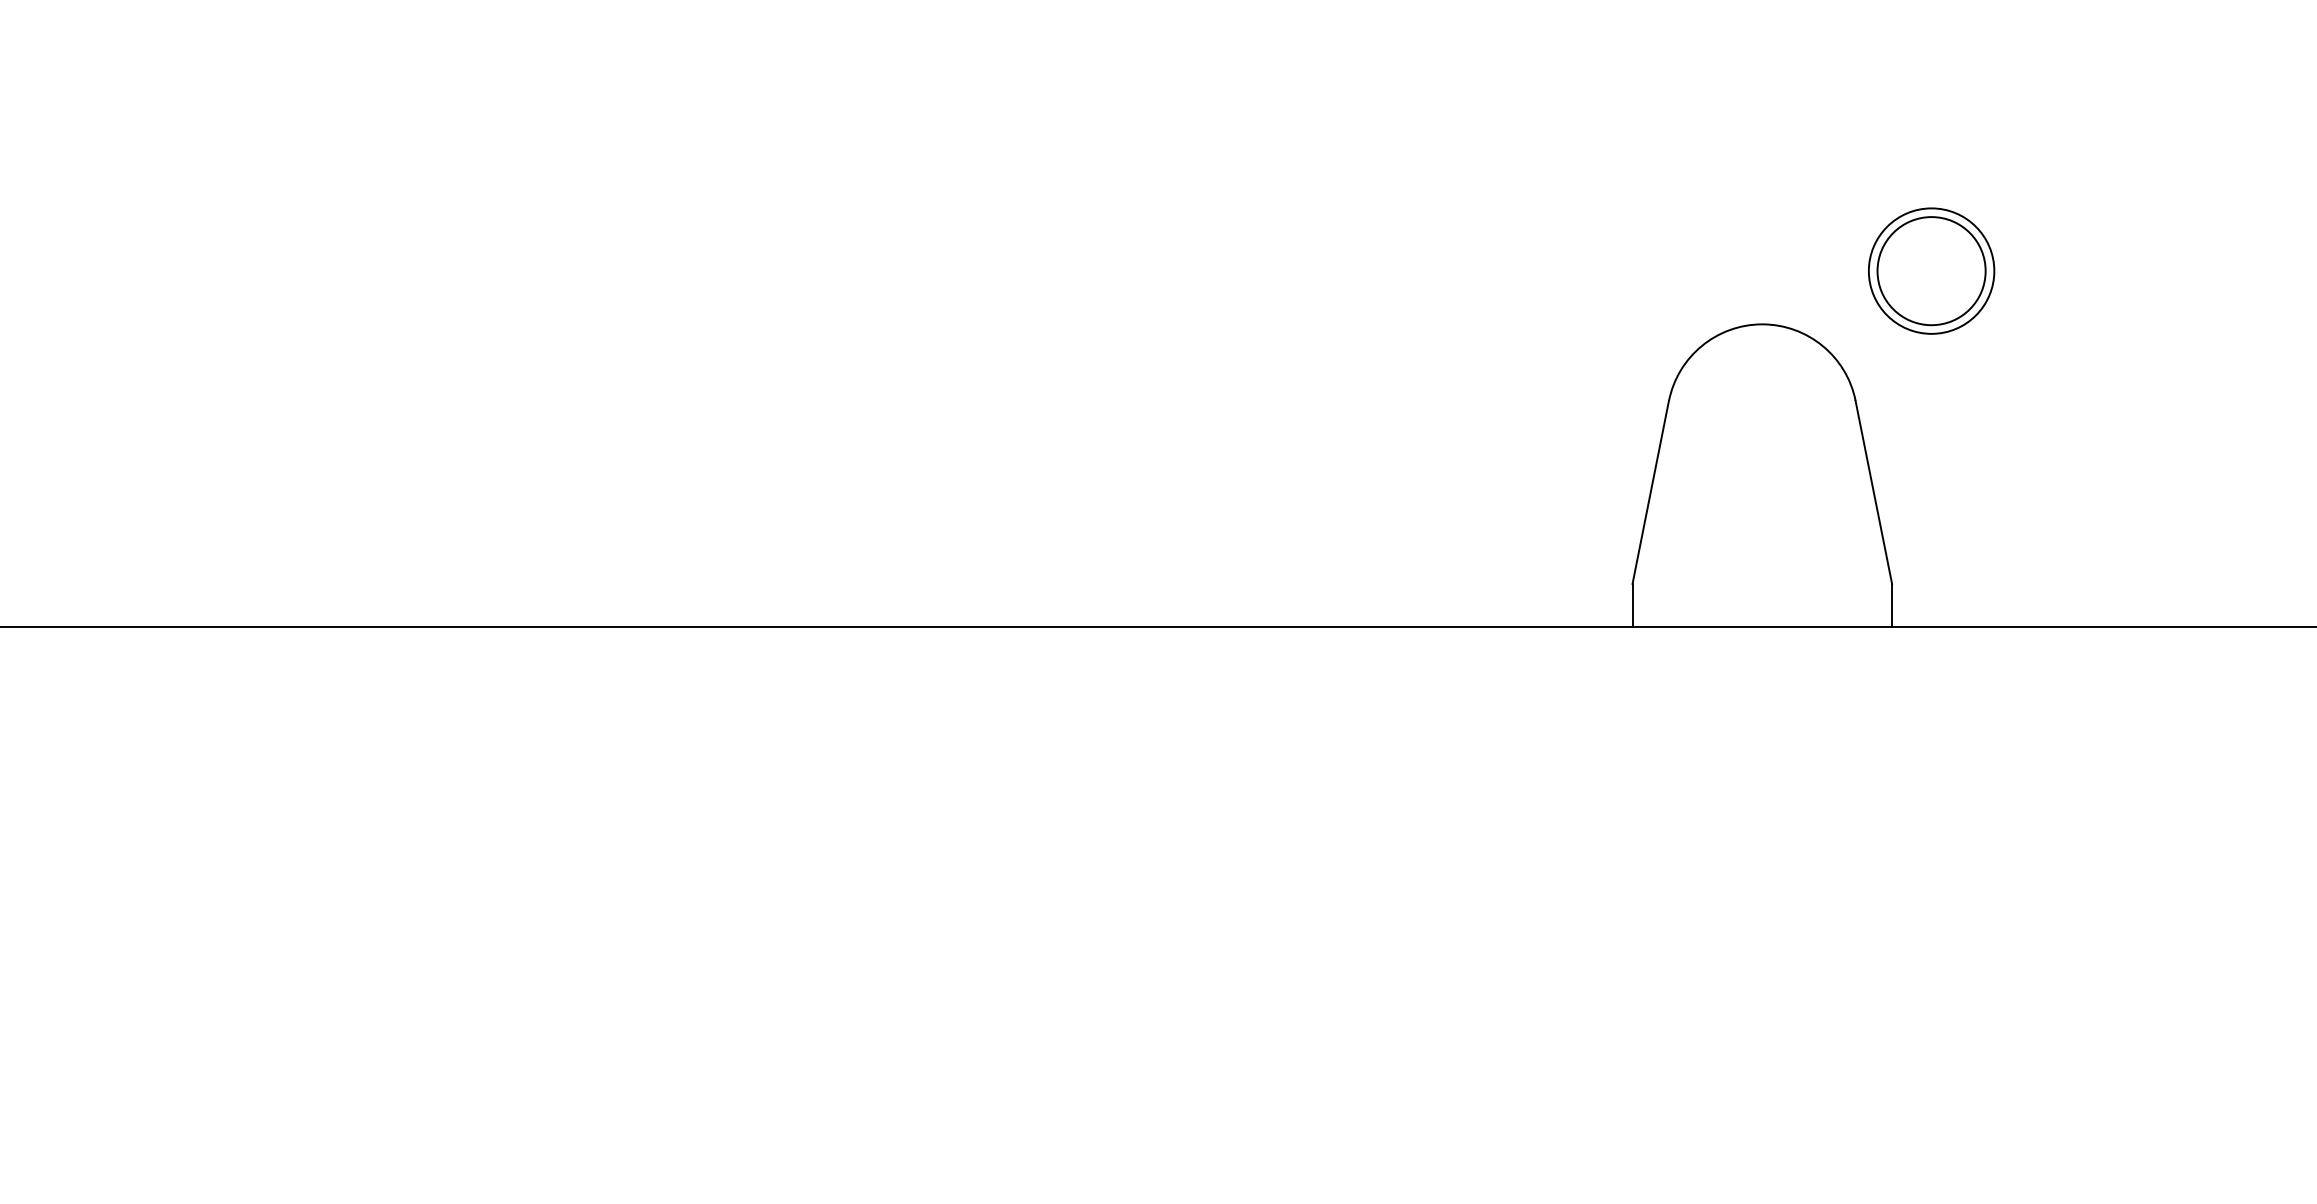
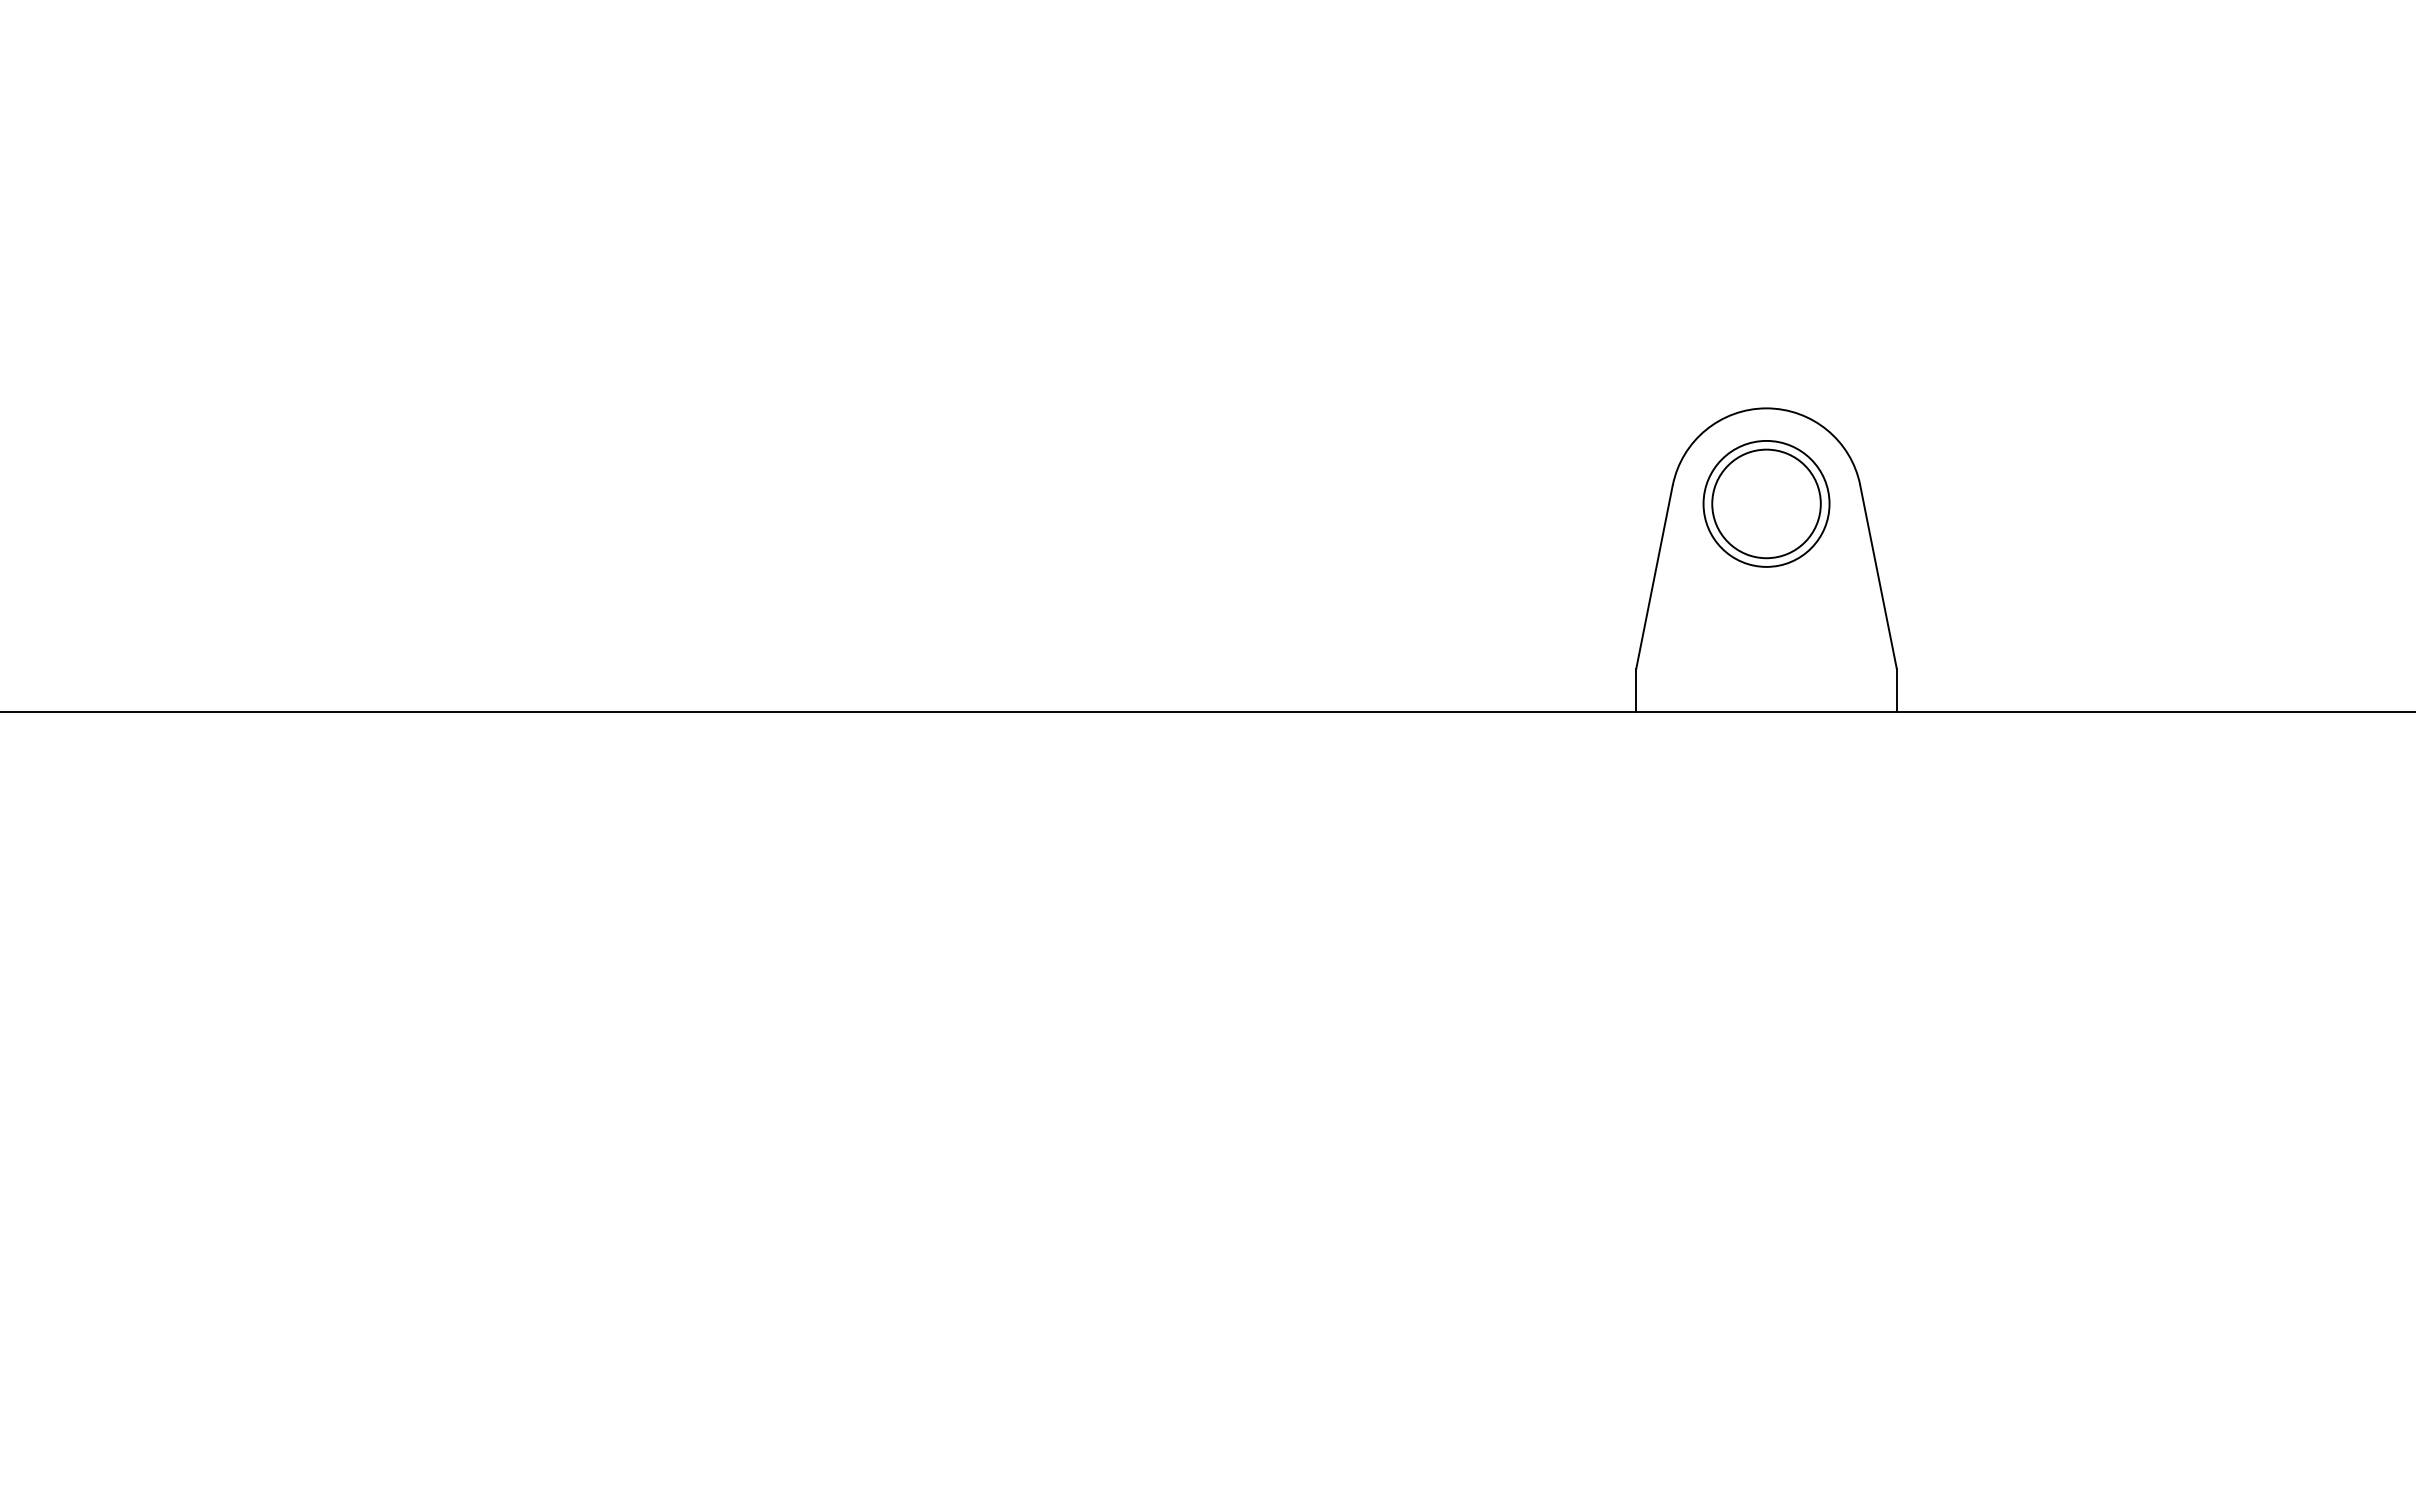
part: (1931, 270) -> (1766, 503), moved

